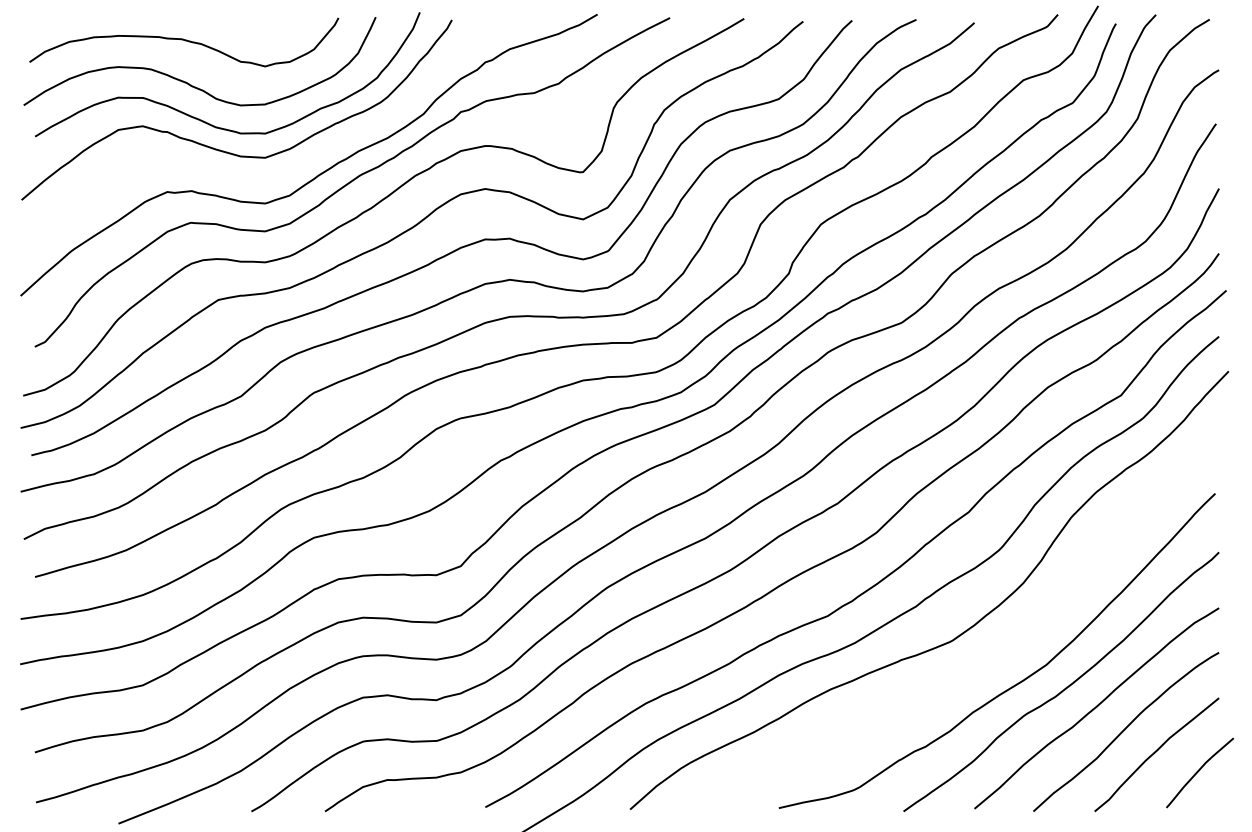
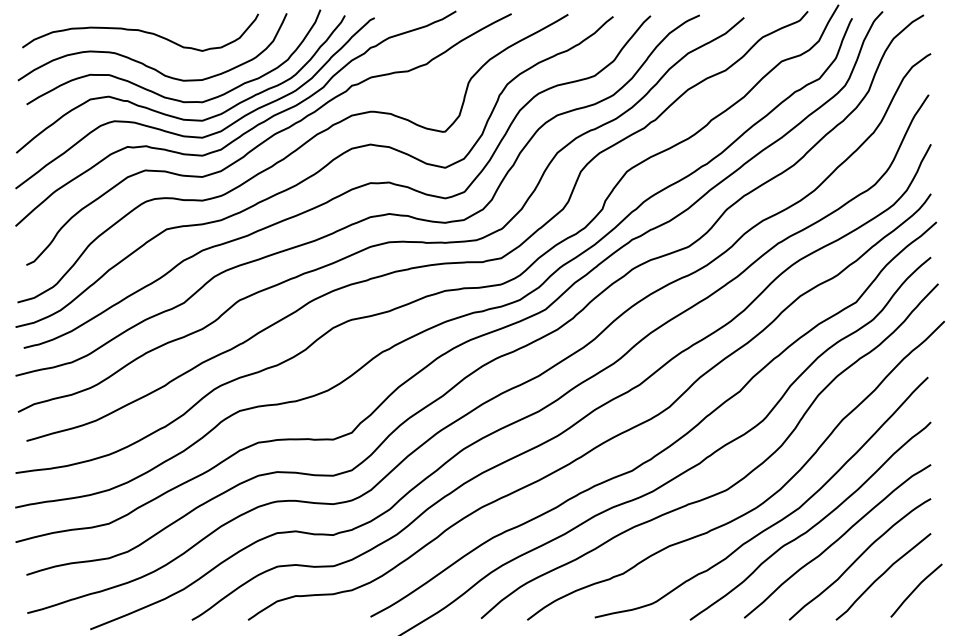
curve: (248, 177) -> (189, 135), added
curve: (992, 661) -> (757, 505), added

